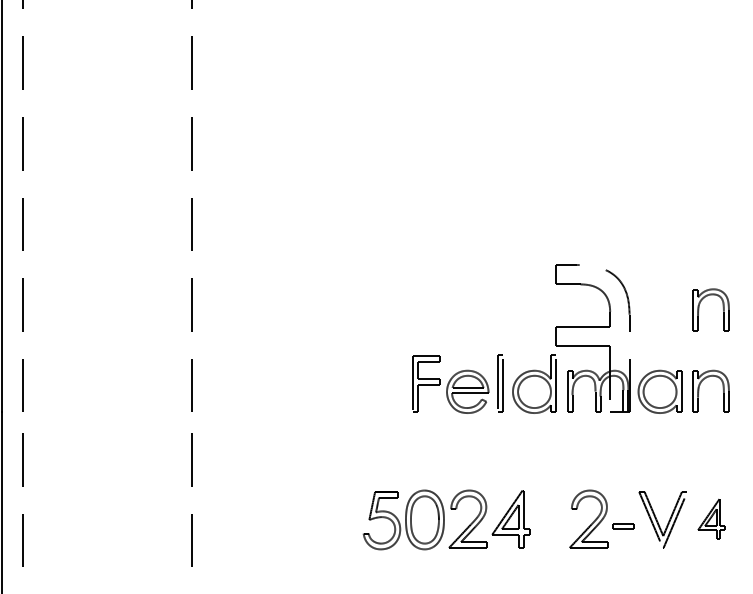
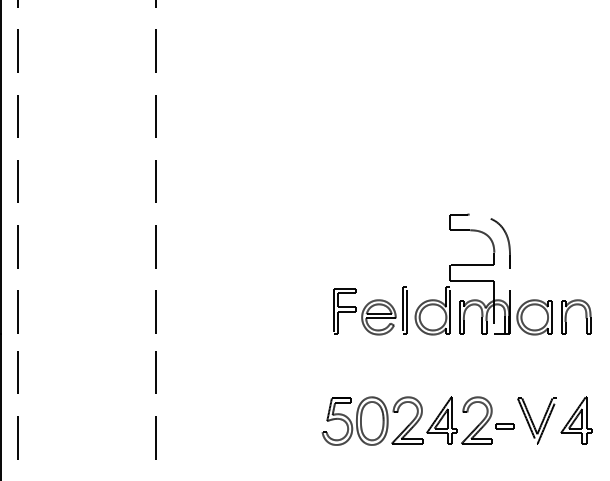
part: (722, 309) -> (585, 250), removed
part: (446, 519) -> (389, 420), moved
part: (711, 519) -> (576, 420), size x1.43

